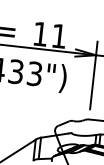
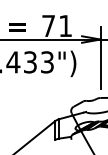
text: (40, 33) -> (48, 25), 11 -> 71

